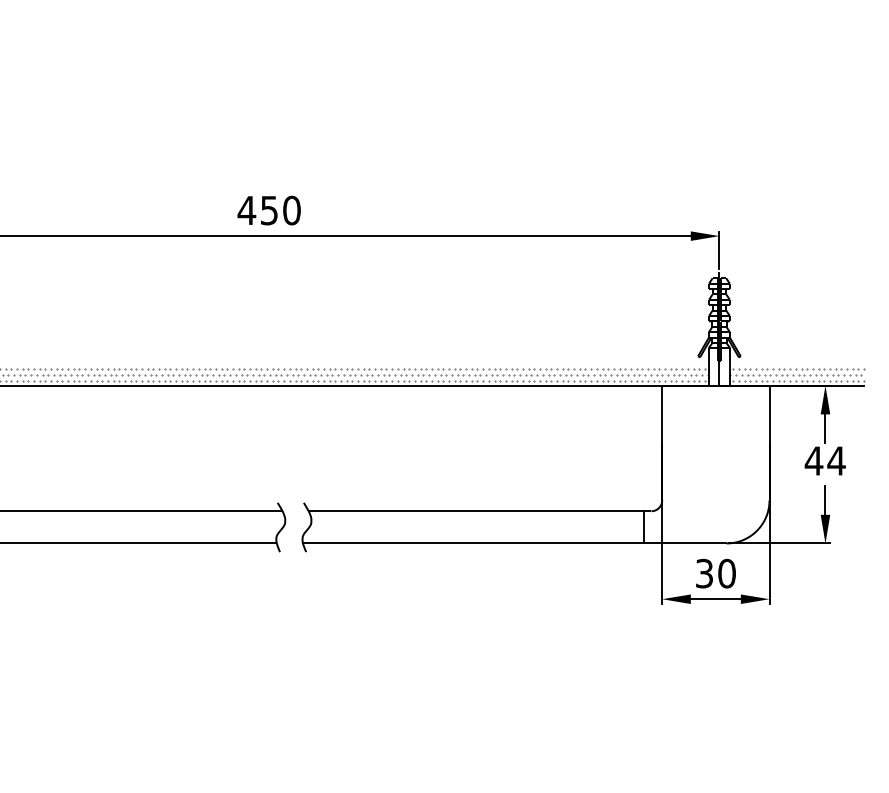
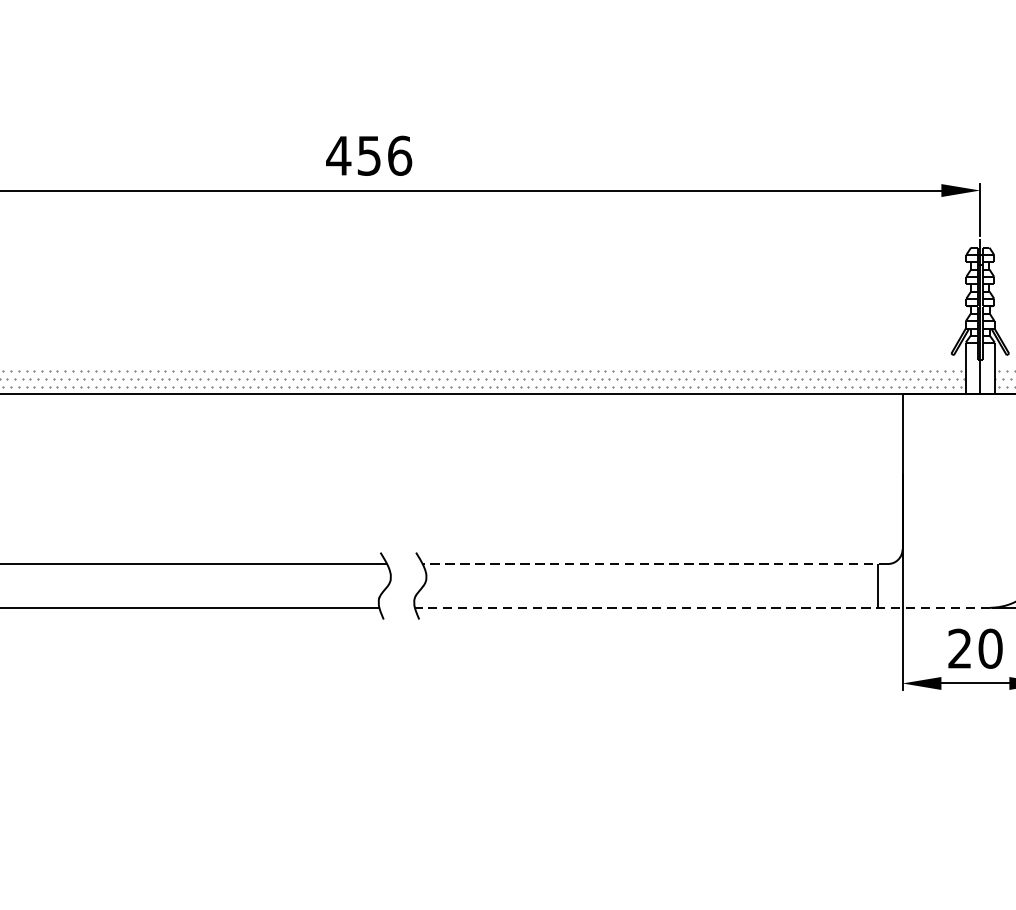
text: (291, 210) -> (399, 155), 450 -> 456
line: (479, 511) -> (654, 564), solid -> dashed
line: (514, 543) -> (702, 607), solid -> dashed
text: (704, 573) -> (959, 648), 30 -> 20

